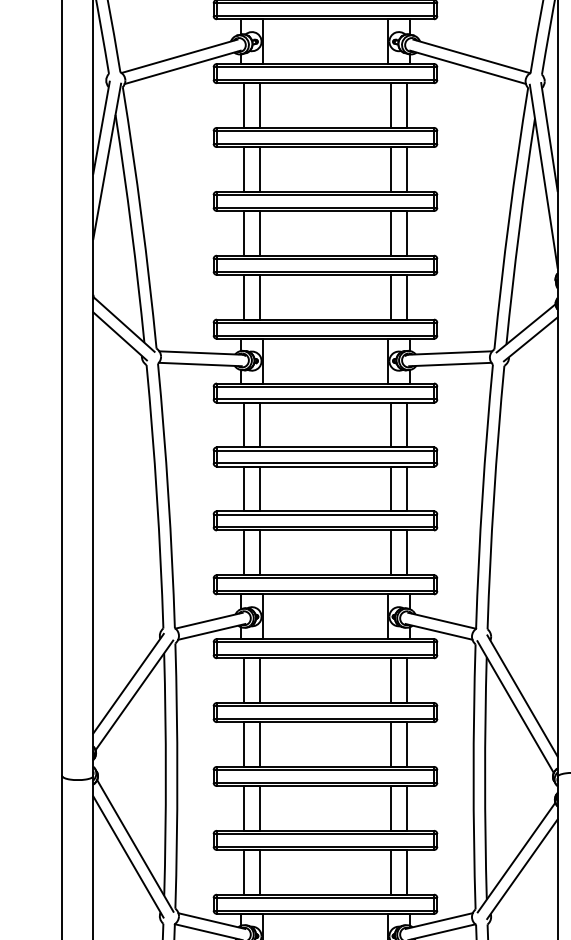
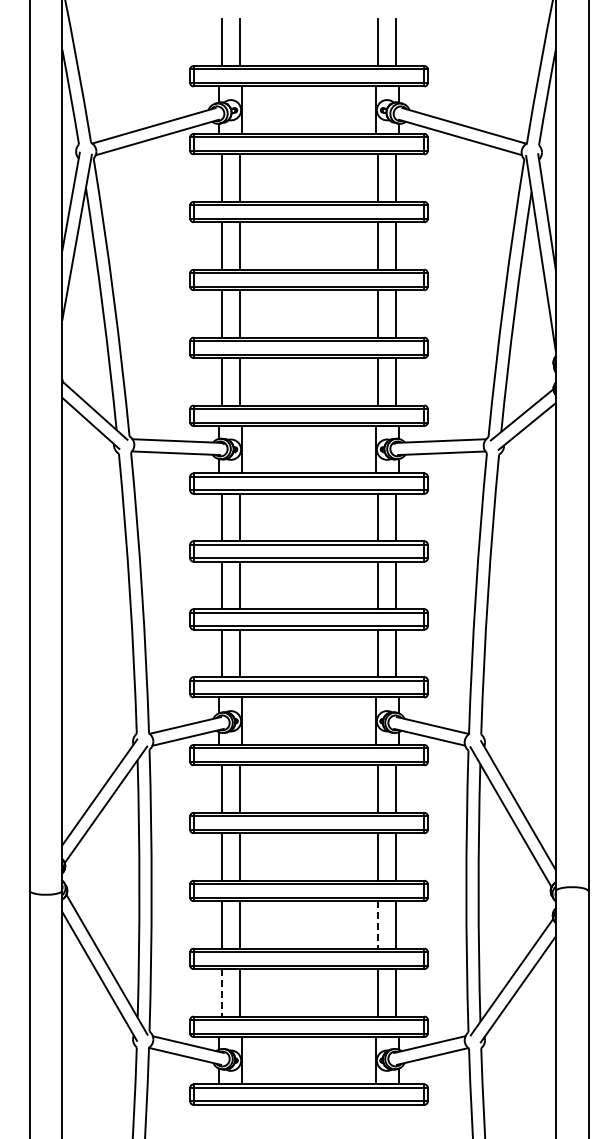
line: (390, 808) -> (378, 924), solid -> dashed
line: (244, 872) -> (222, 992), solid -> dashed

